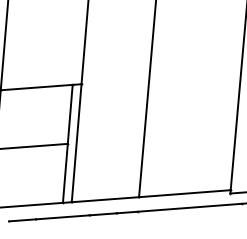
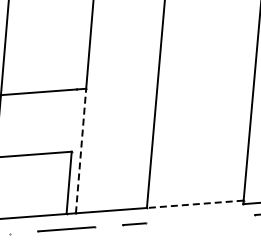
line: (69, 114) -> (73, 120), removed
line: (77, 142) -> (81, 150), solid -> dashed
line: (185, 193) -> (195, 204), solid -> dashed
line: (189, 208) -> (200, 219), removed
line: (102, 214) -> (108, 226), removed
line: (22, 220) -> (23, 232), removed

